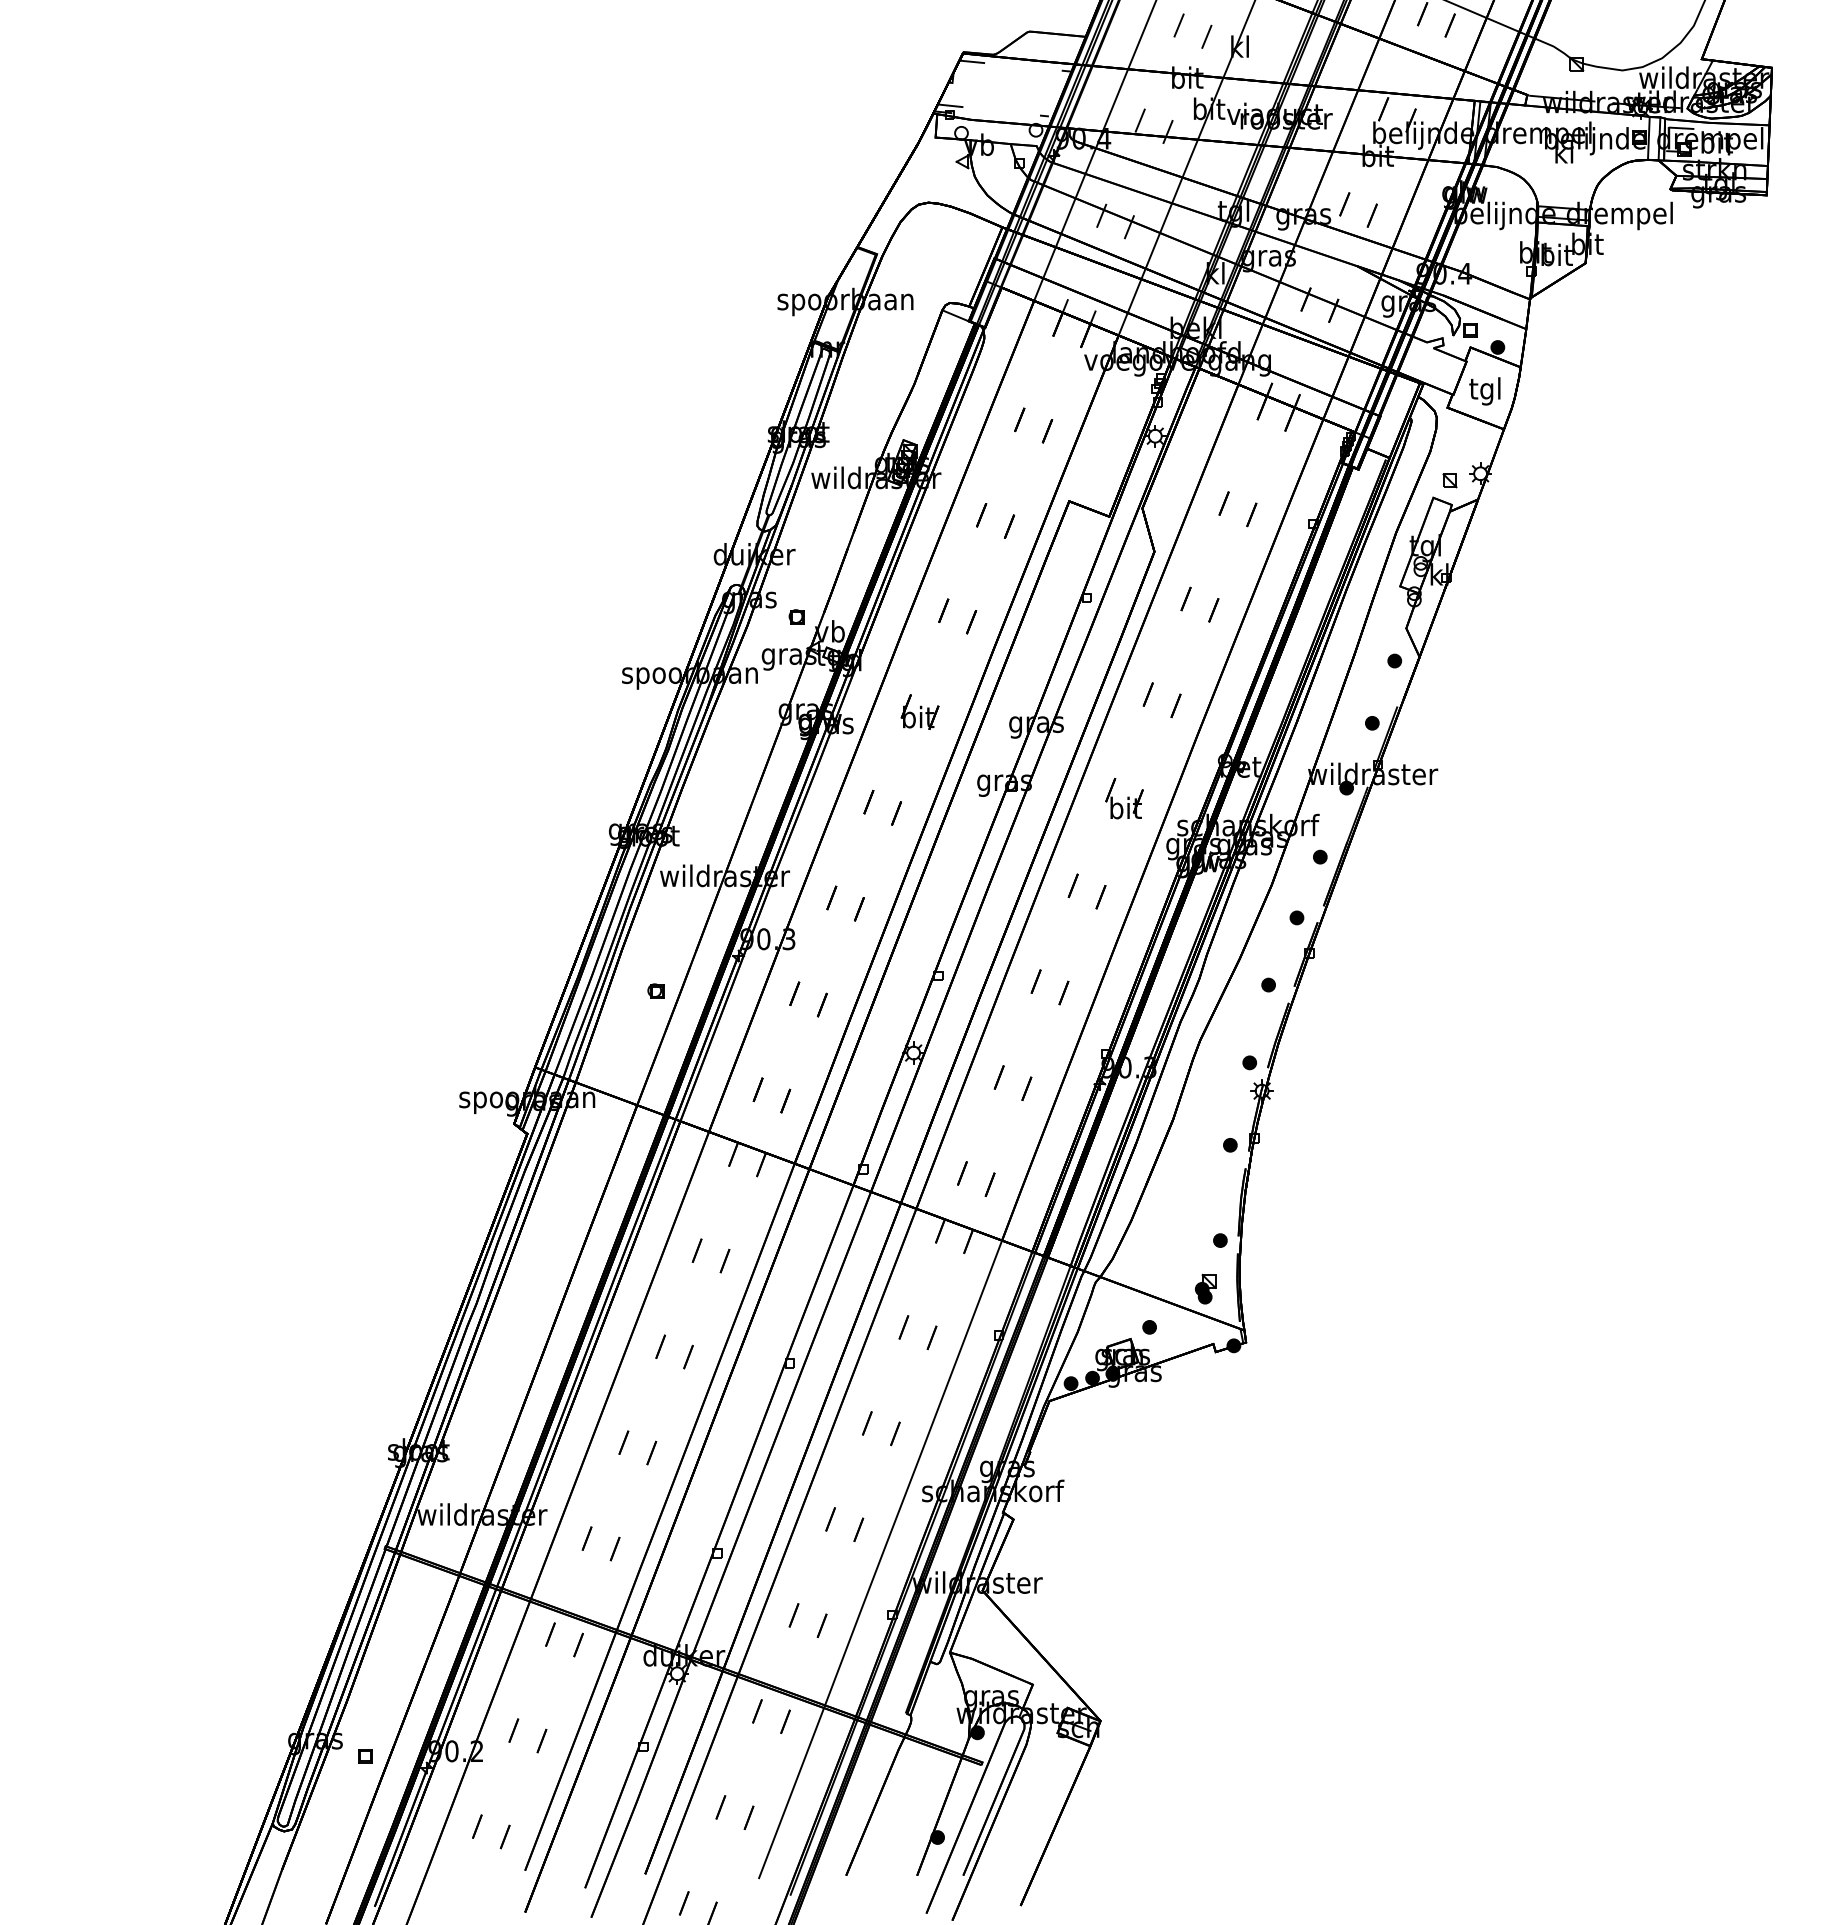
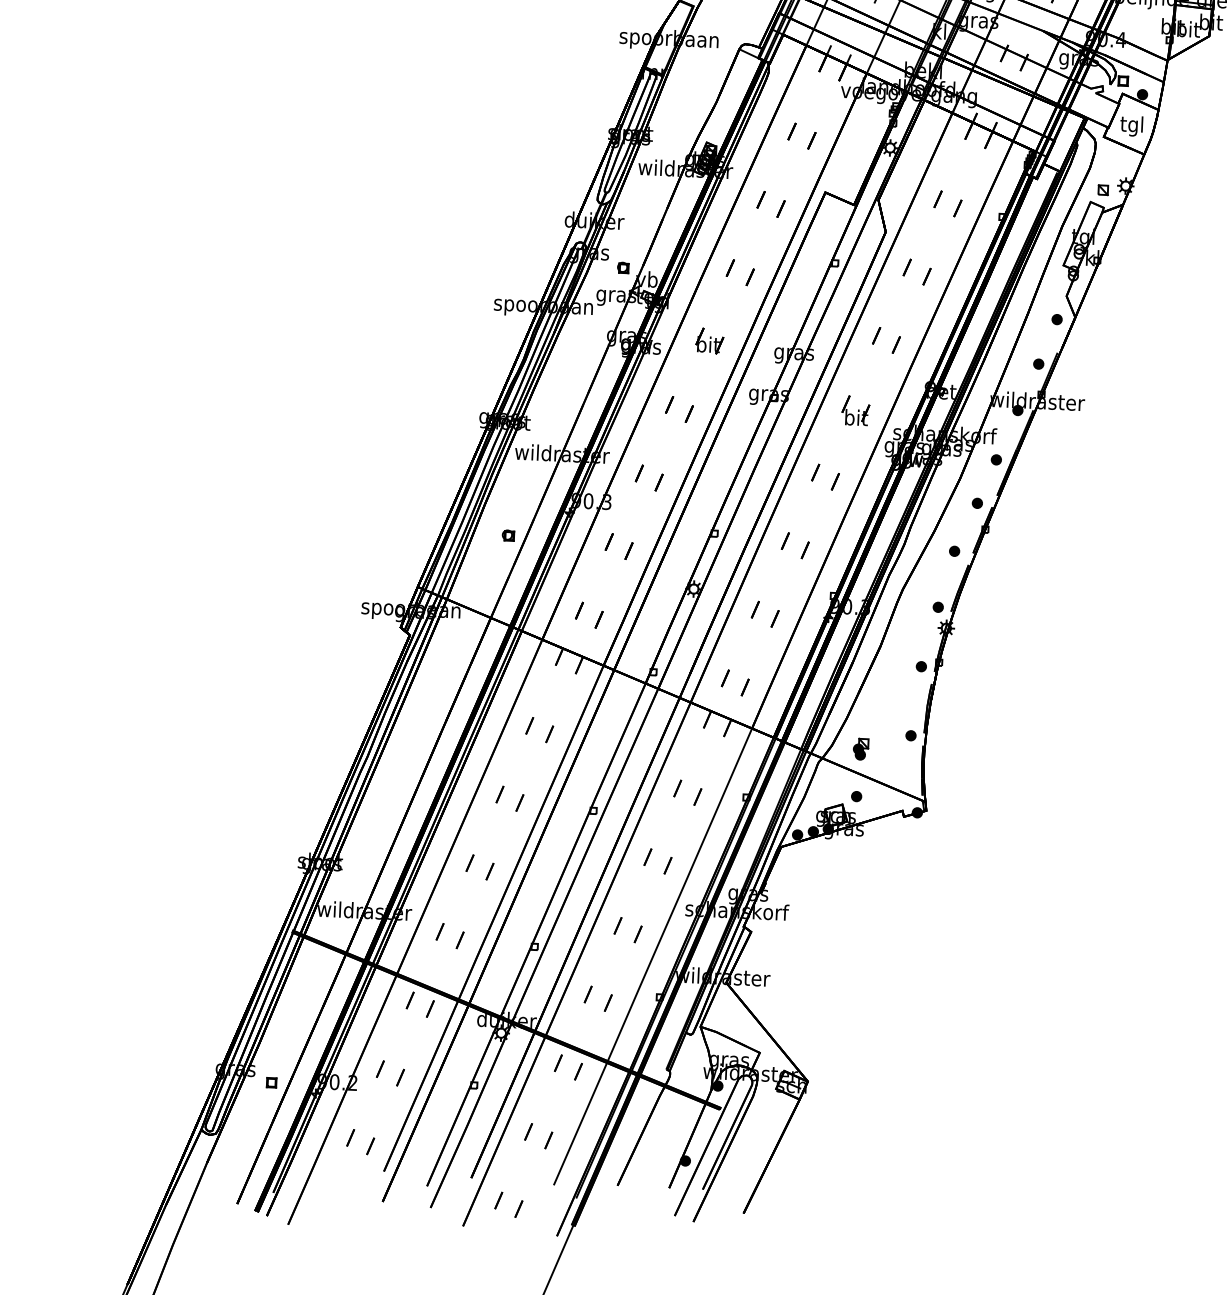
part: (1205, 1289) -> (860, 749), moved

